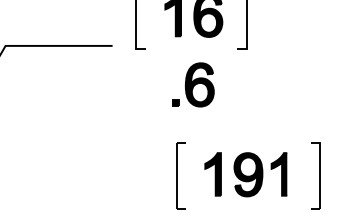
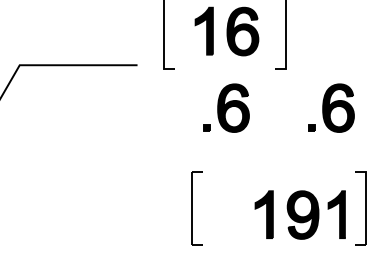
part: (288, 84) -> (331, 107), added
part: (245, 174) -> (299, 214), moved
part: (180, 176) -> (196, 208), moved

